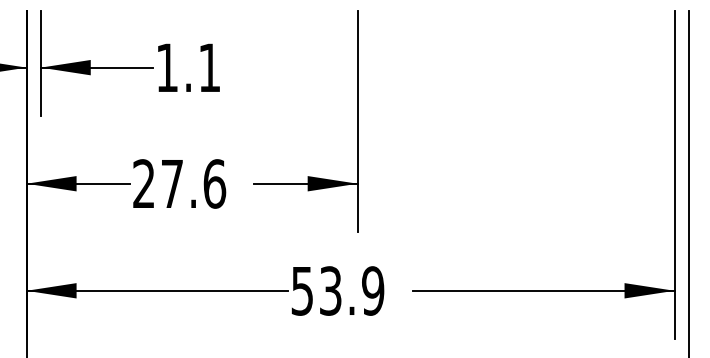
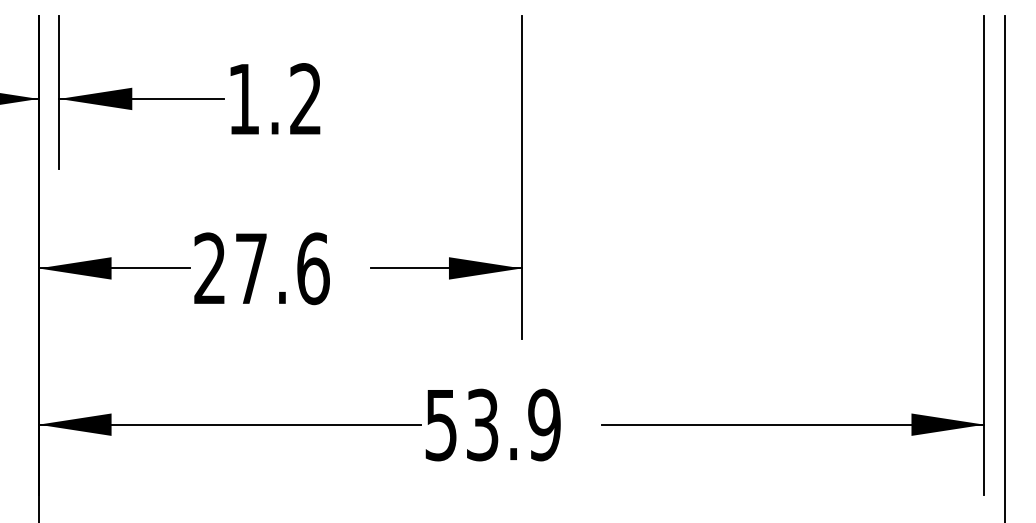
text: (209, 67) -> (305, 98), 1.1 -> 1.2

